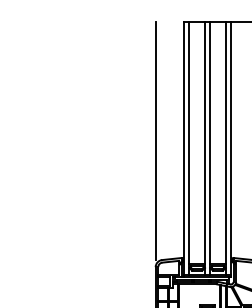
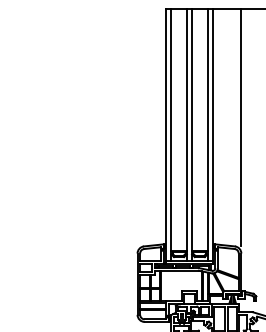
line: (155, 141) -> (137, 127), removed

